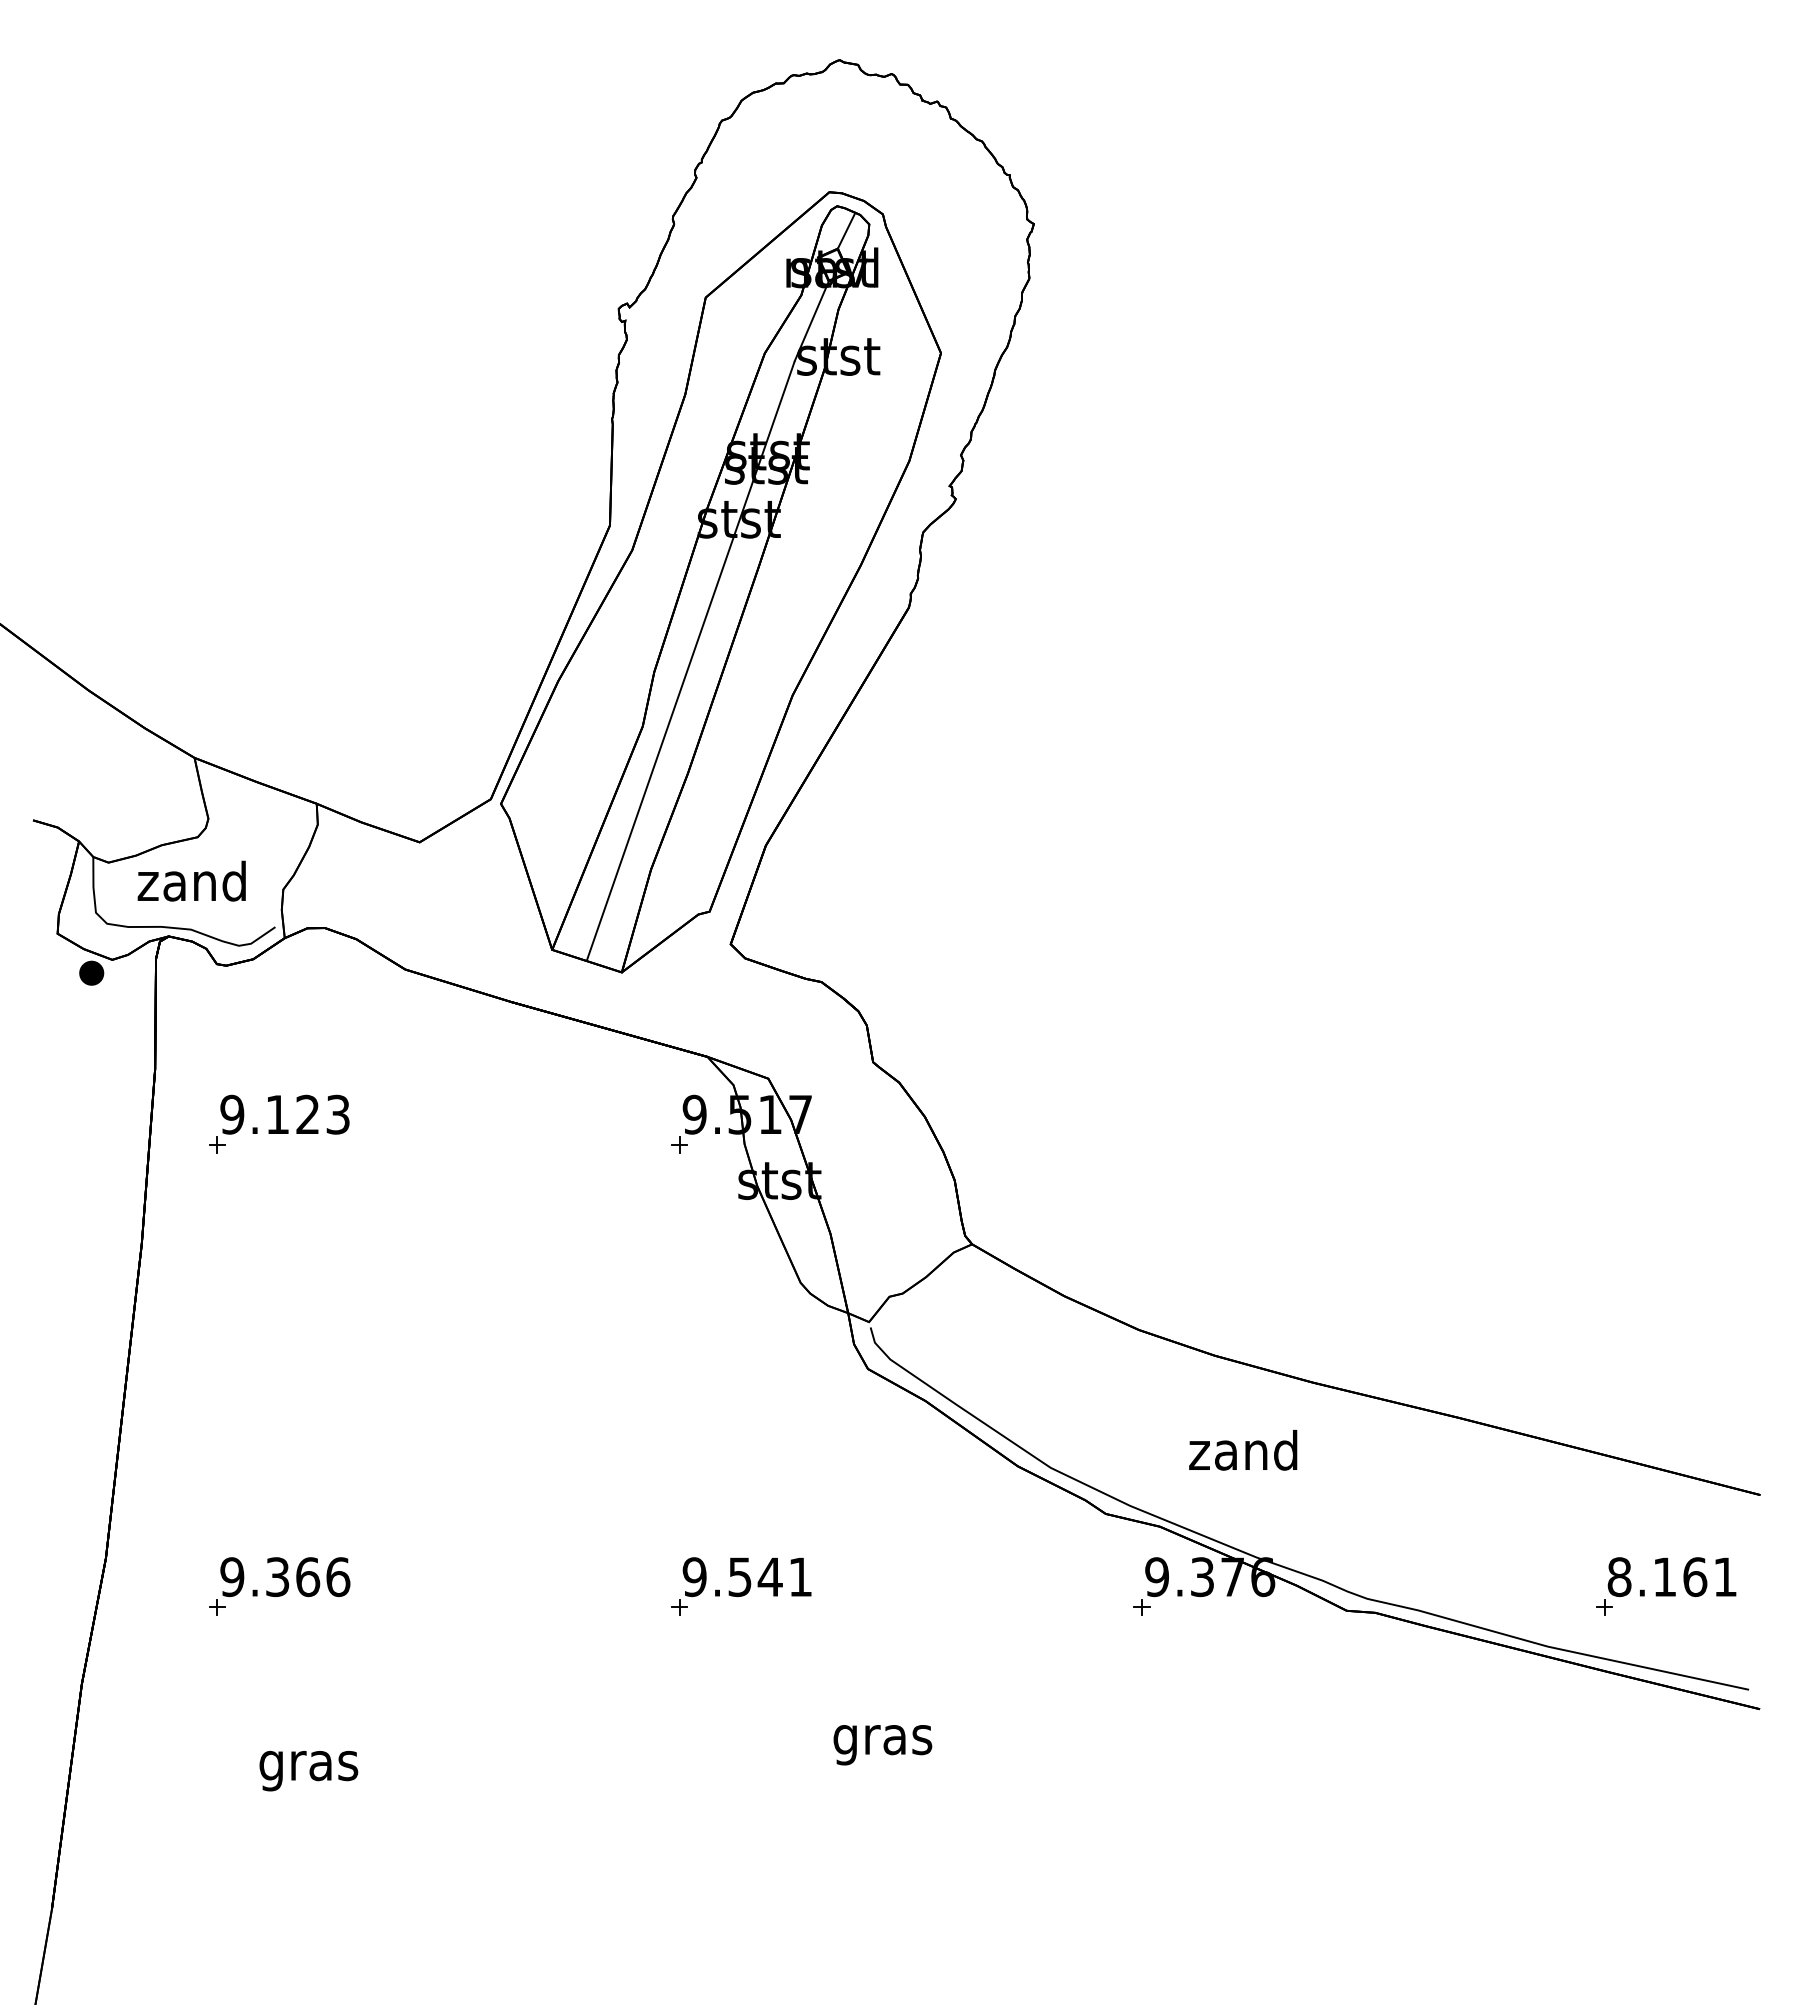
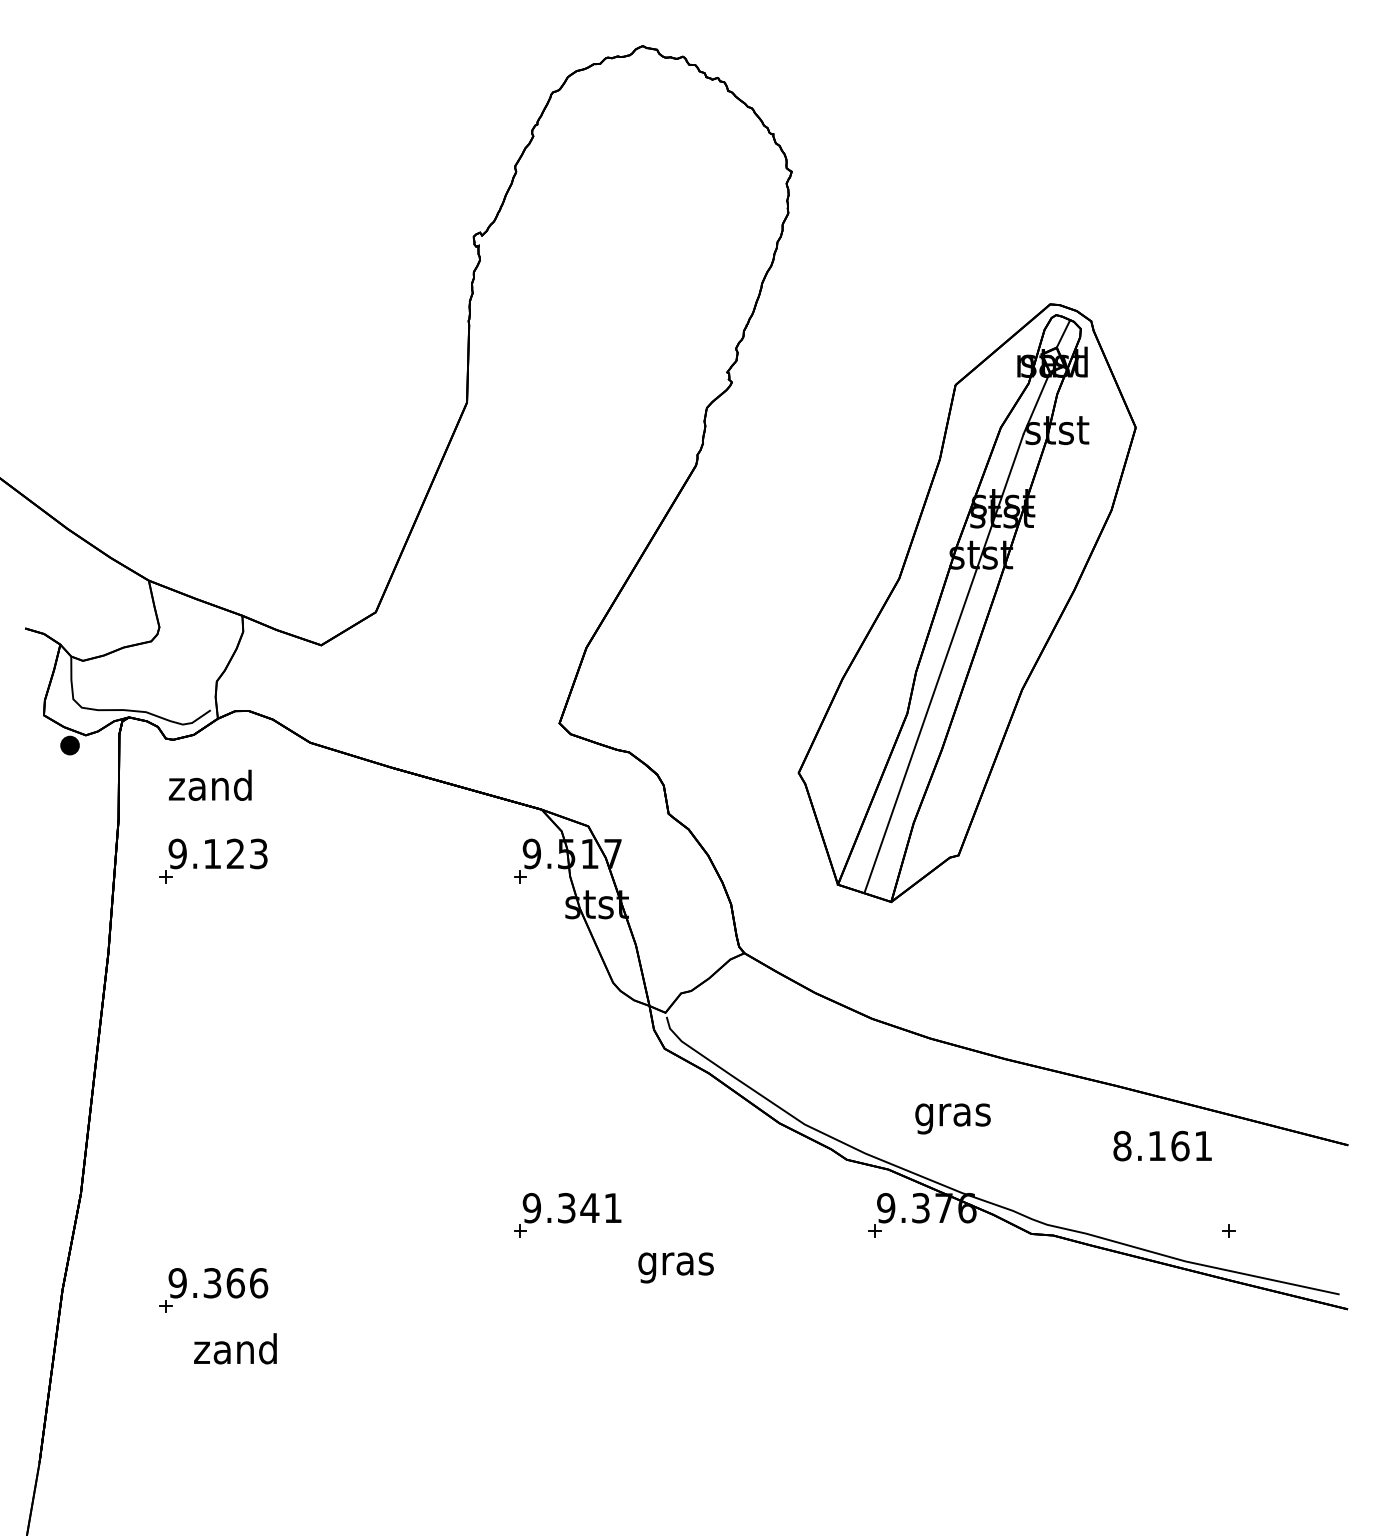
part: (720, 582) -> (966, 603), moved
text: (191, 880) -> (210, 784), moved
text: (1243, 1454) -> (952, 1114), zand -> gras
text: (740, 1576) -> (567, 1207), 9.541 -> 9.341
text: (1671, 1577) -> (1162, 1146), moved
part: (279, 1586) -> (213, 1290), moved
text: (882, 1745) -> (675, 1268), moved
text: (307, 1765) -> (235, 1352), gras -> zand

